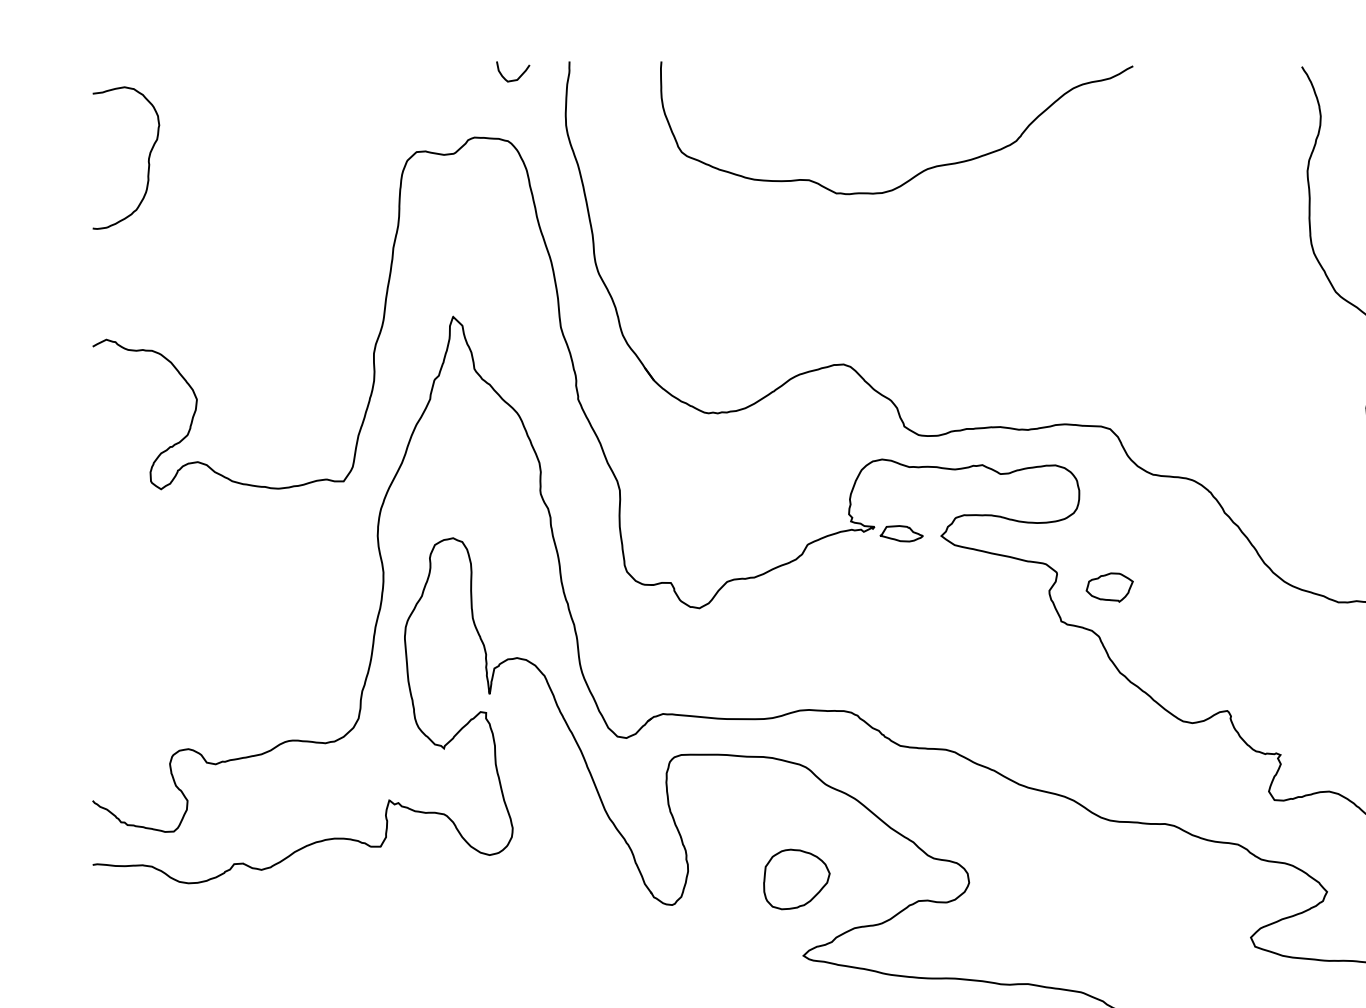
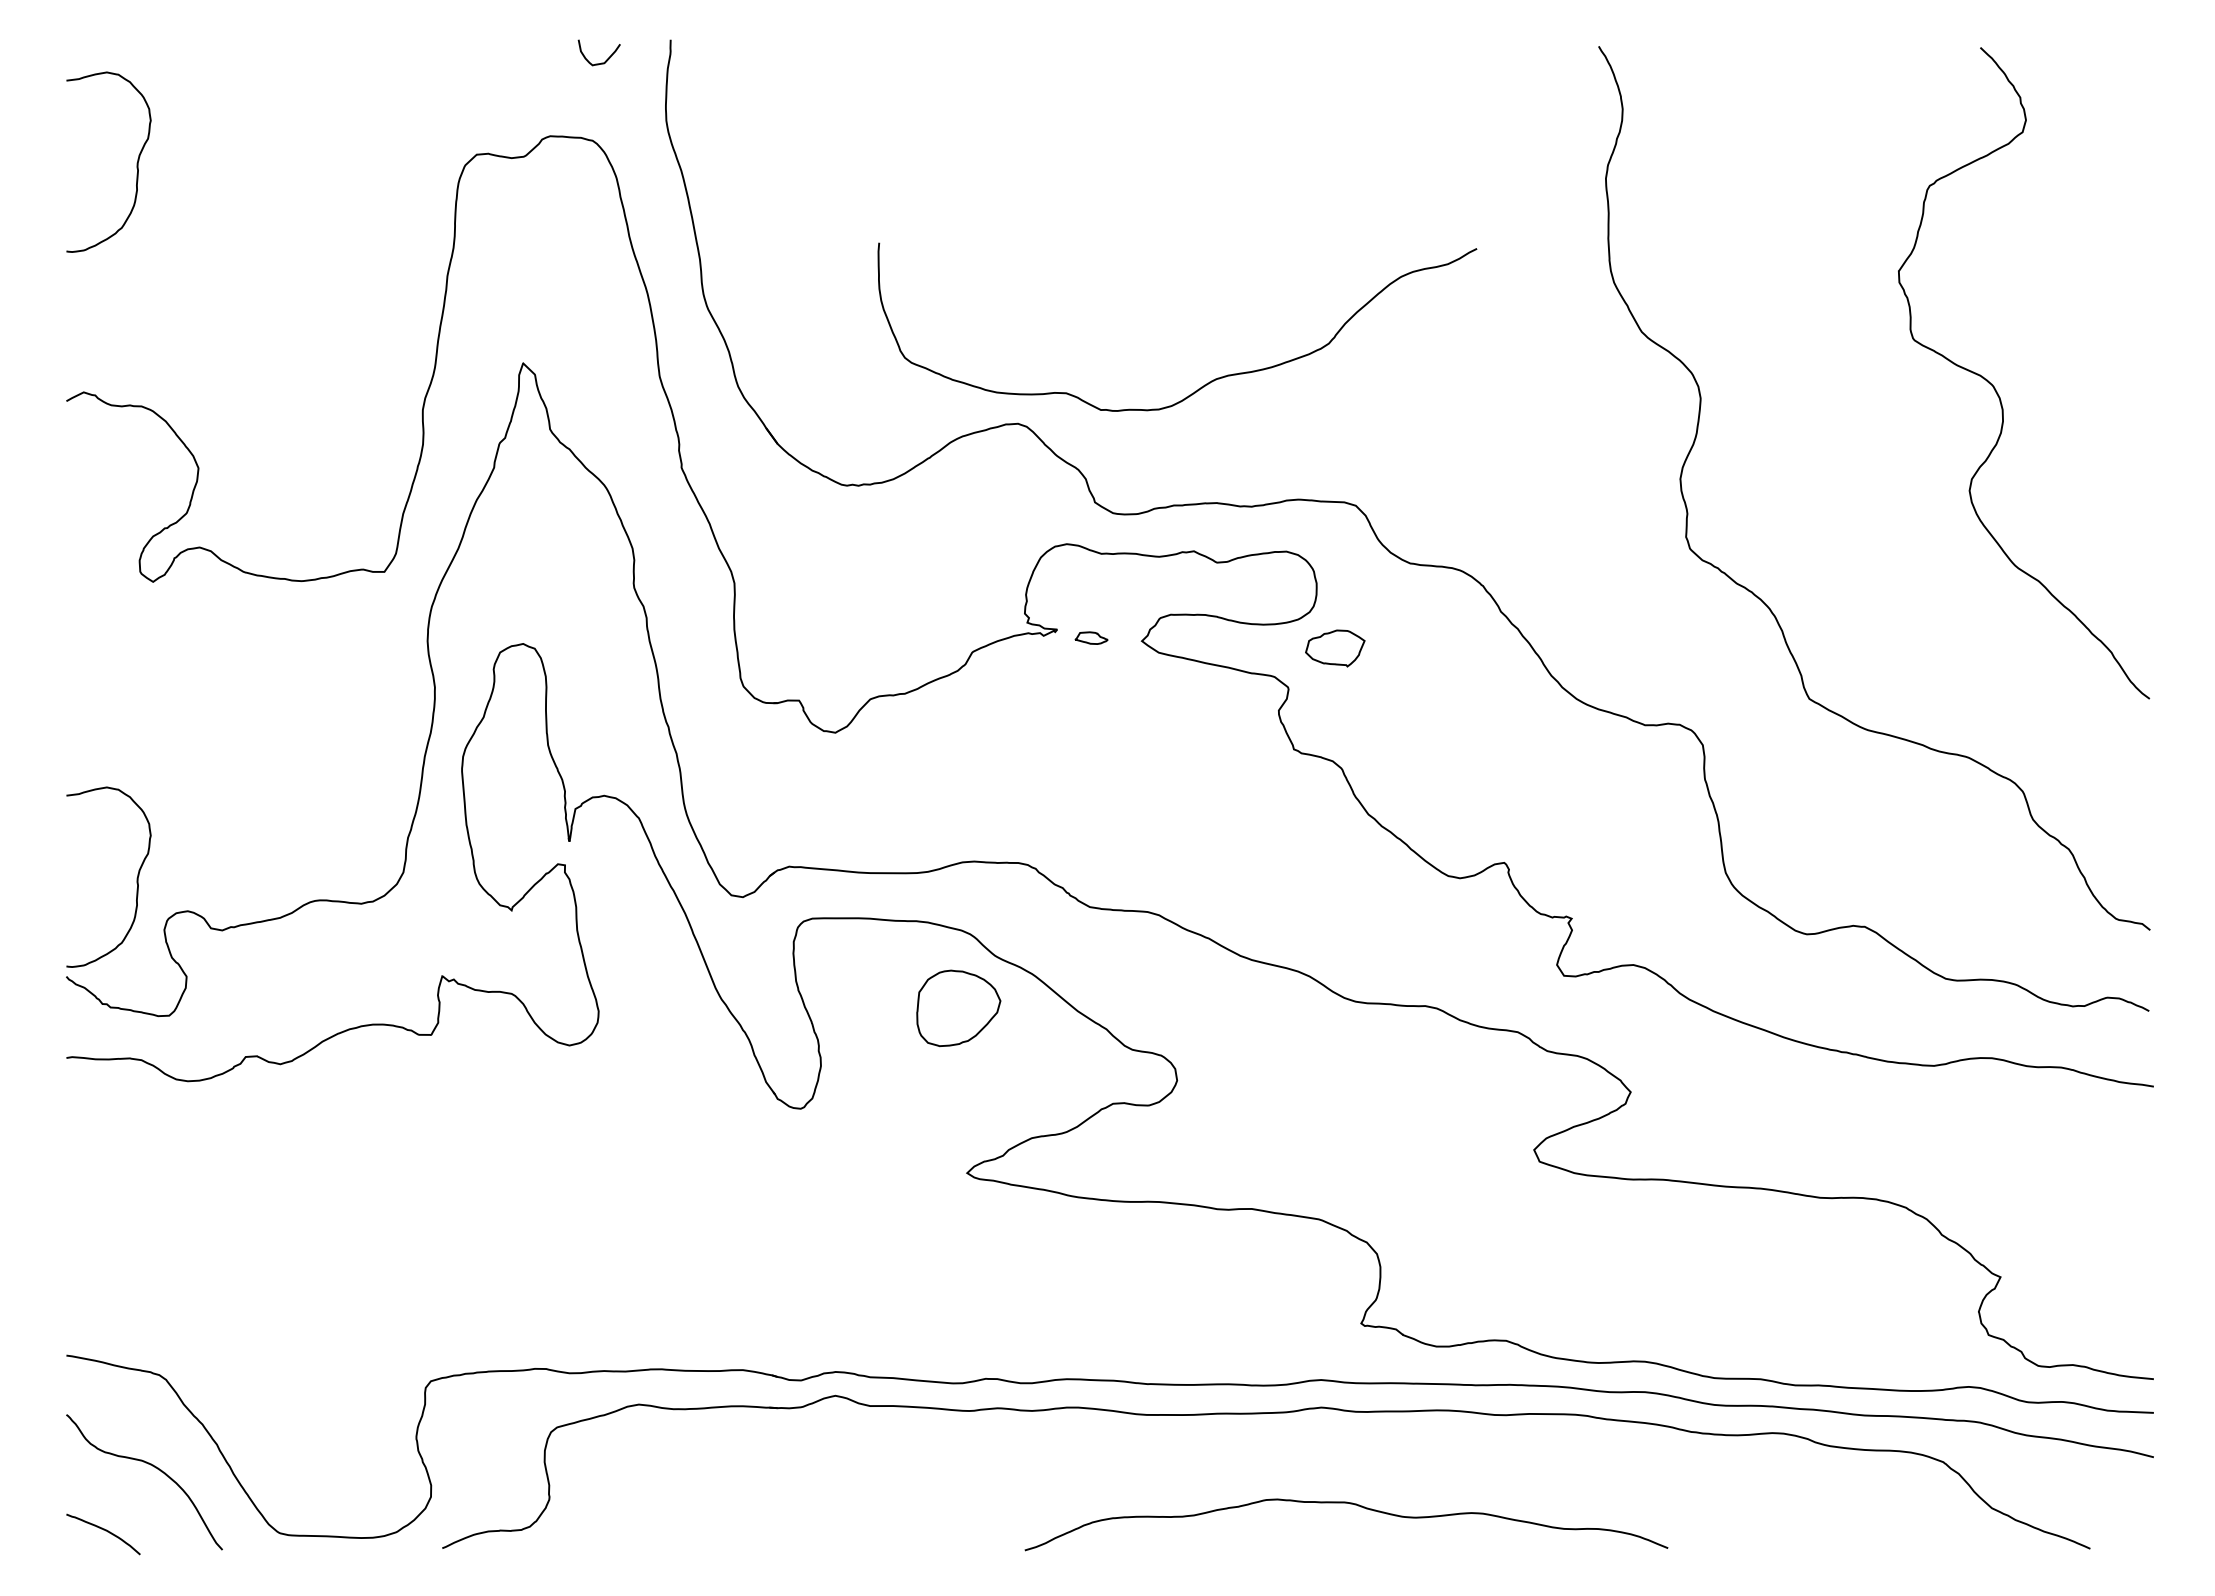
curve: (922, 170) -> (1209, 381), moved
part: (901, 533) -> (1091, 637), size x0.6
part: (1109, 587) -> (1335, 648), moved
curve: (148, 723) -> (136, 878), added
part: (796, 878) -> (958, 1007), moved

